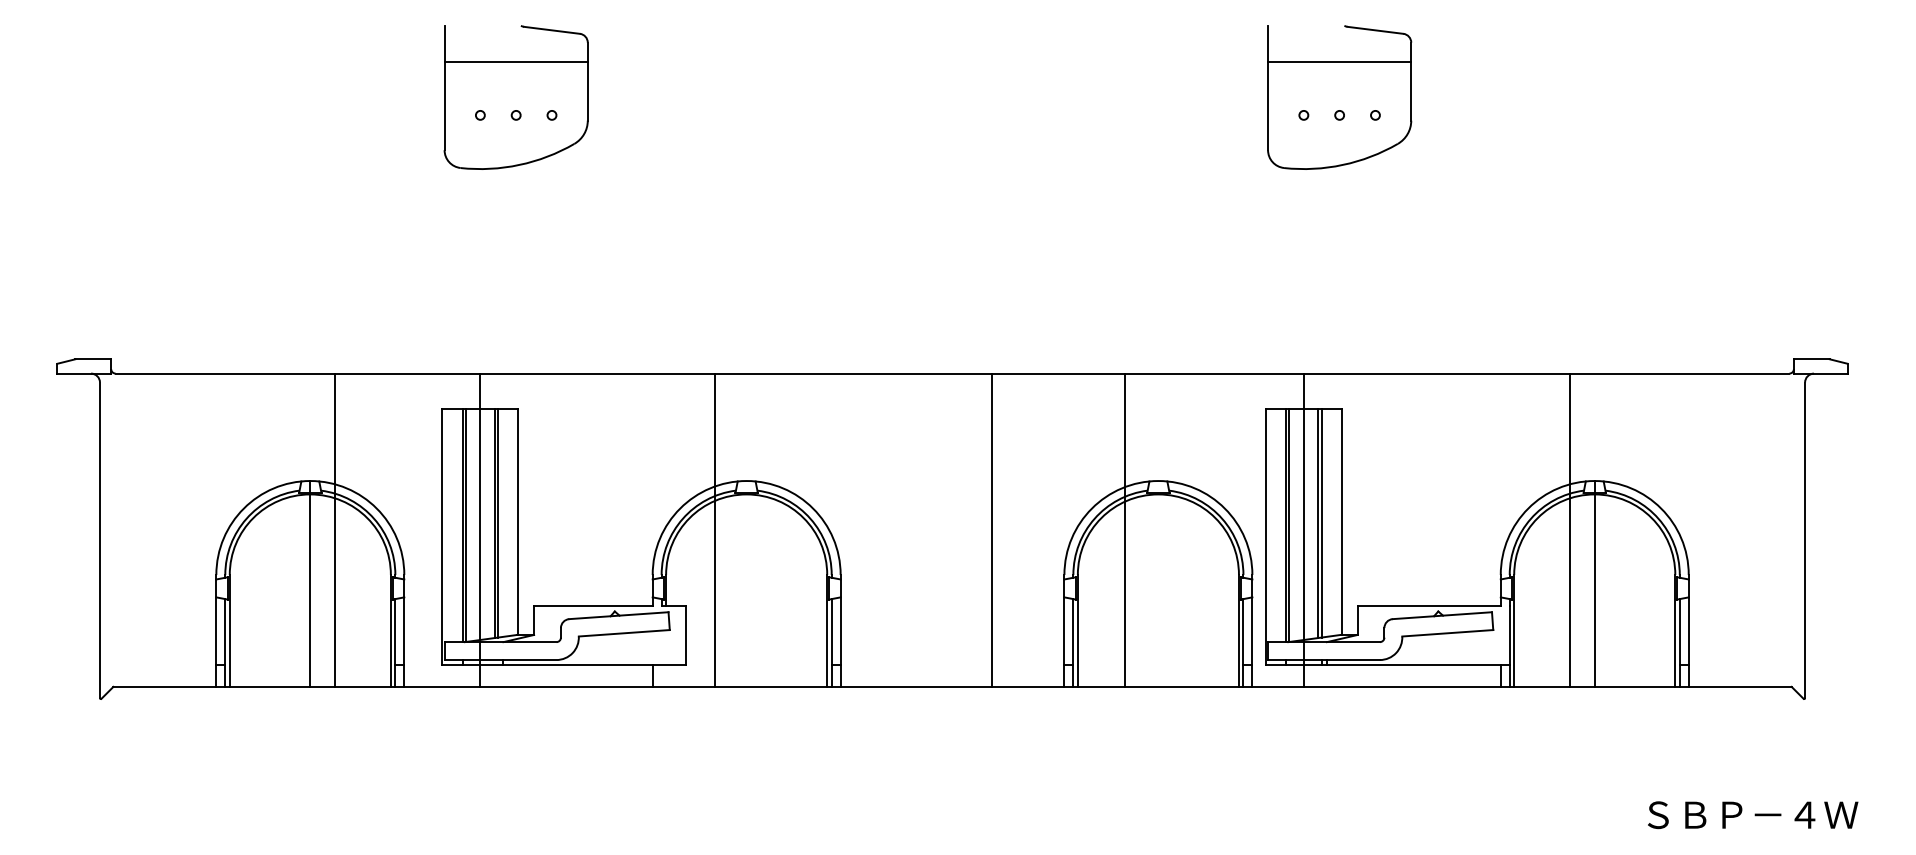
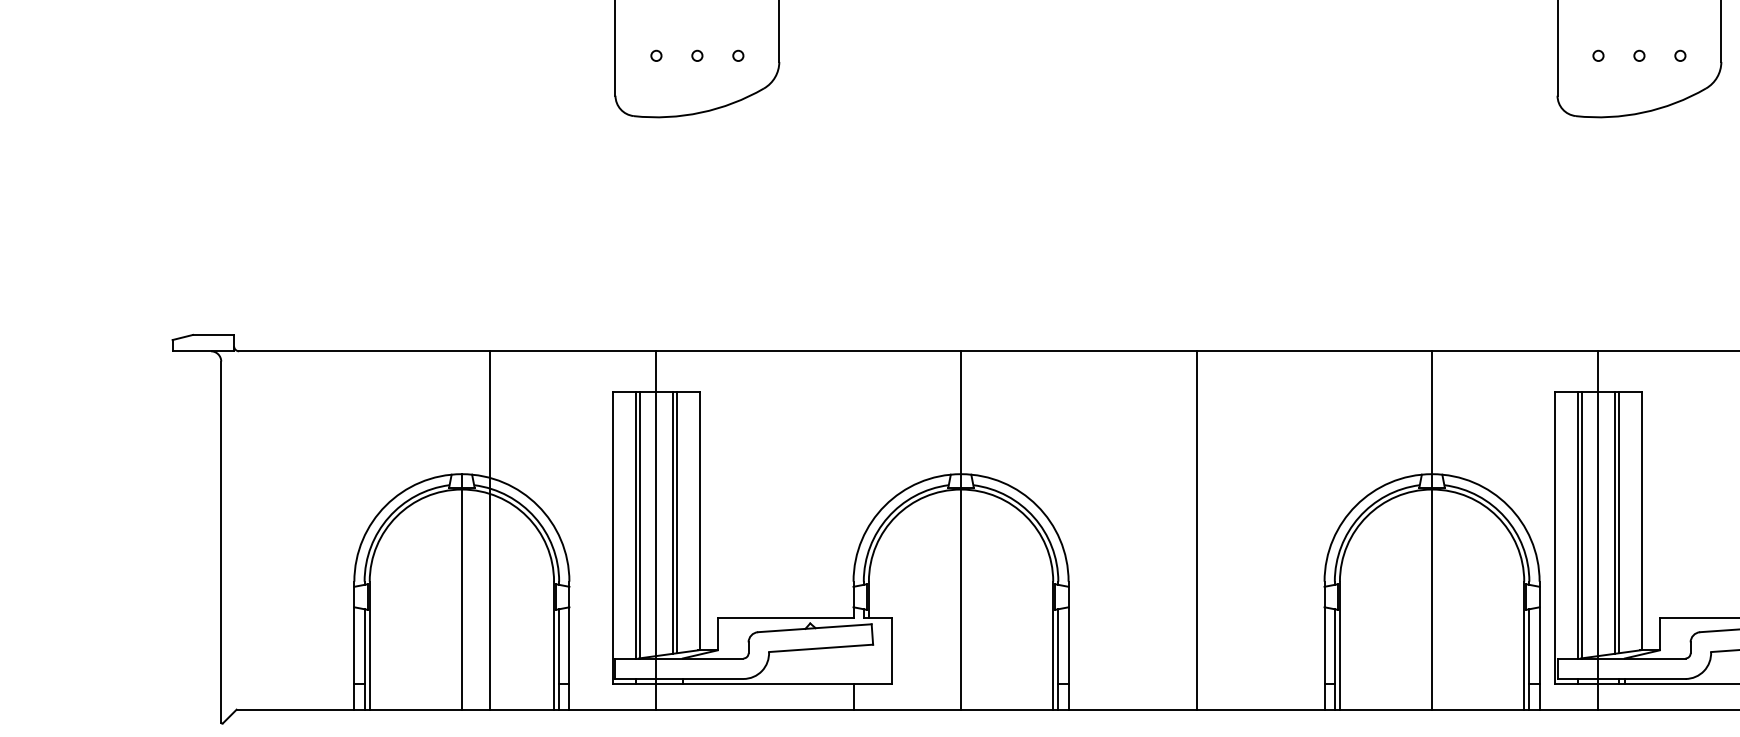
line: (714, 529) -> (960, 529), moved
line: (991, 529) -> (1196, 529), moved
line: (1125, 529) -> (1432, 529), moved

